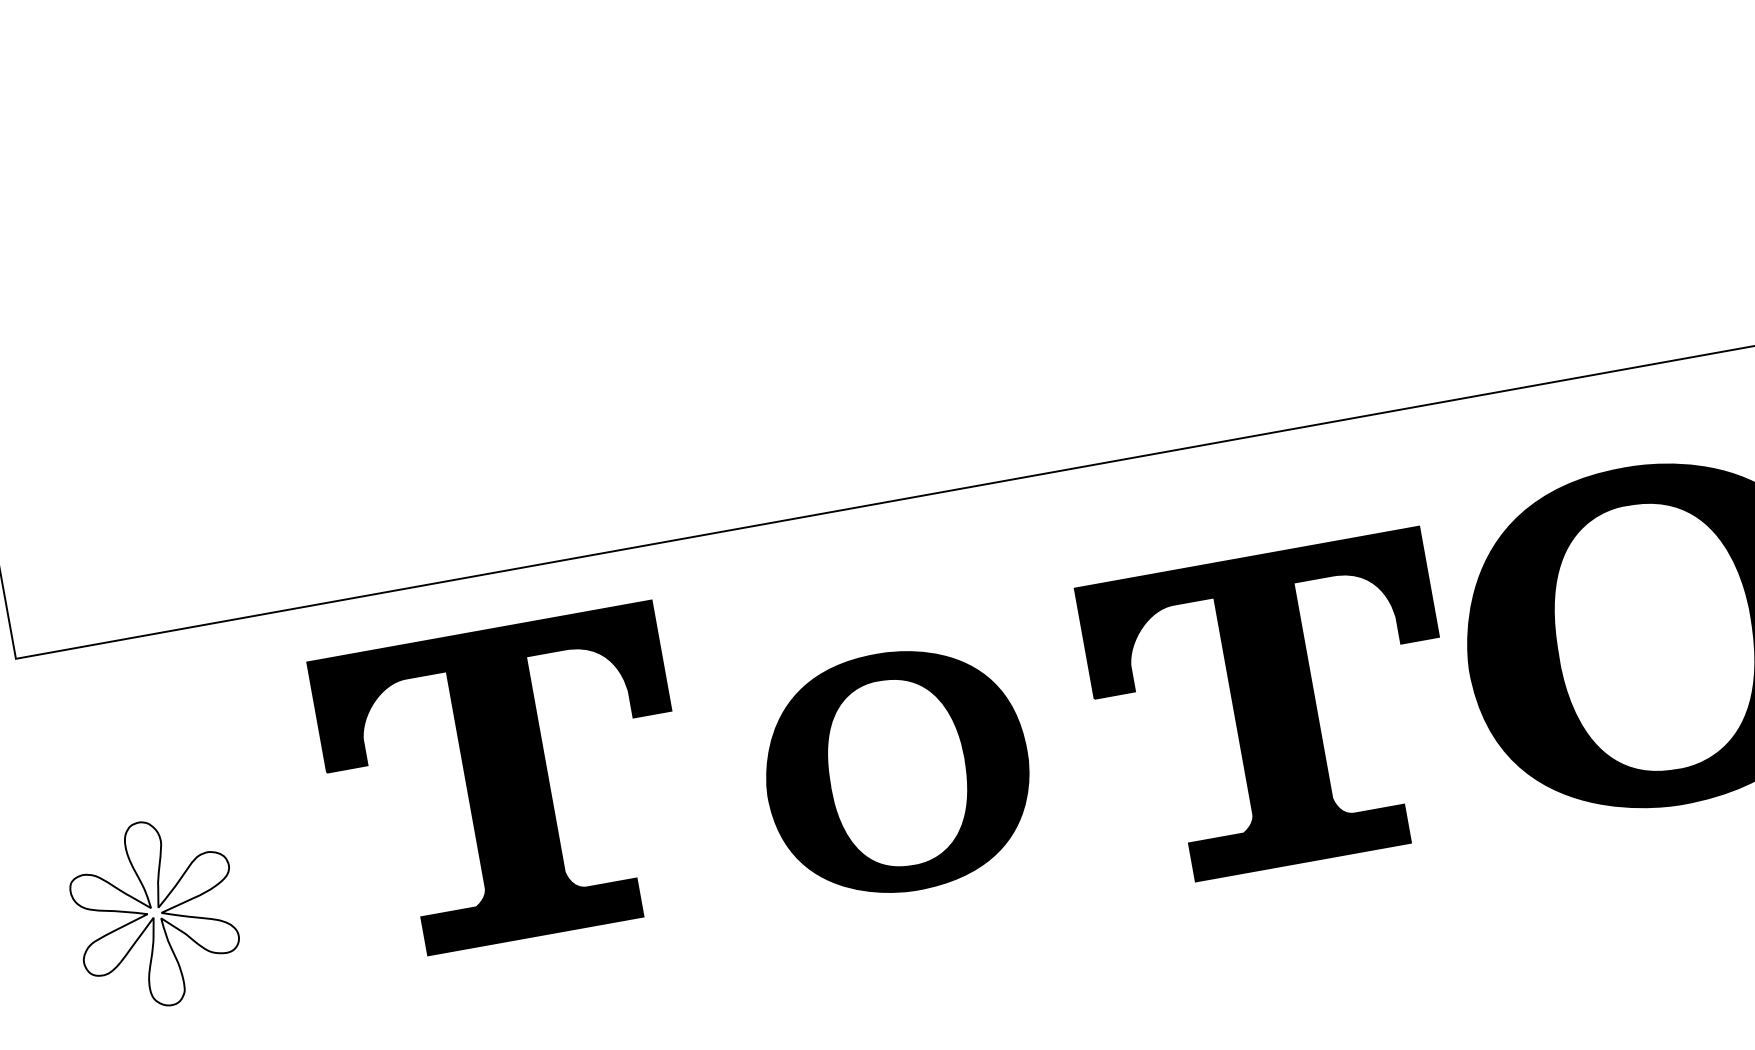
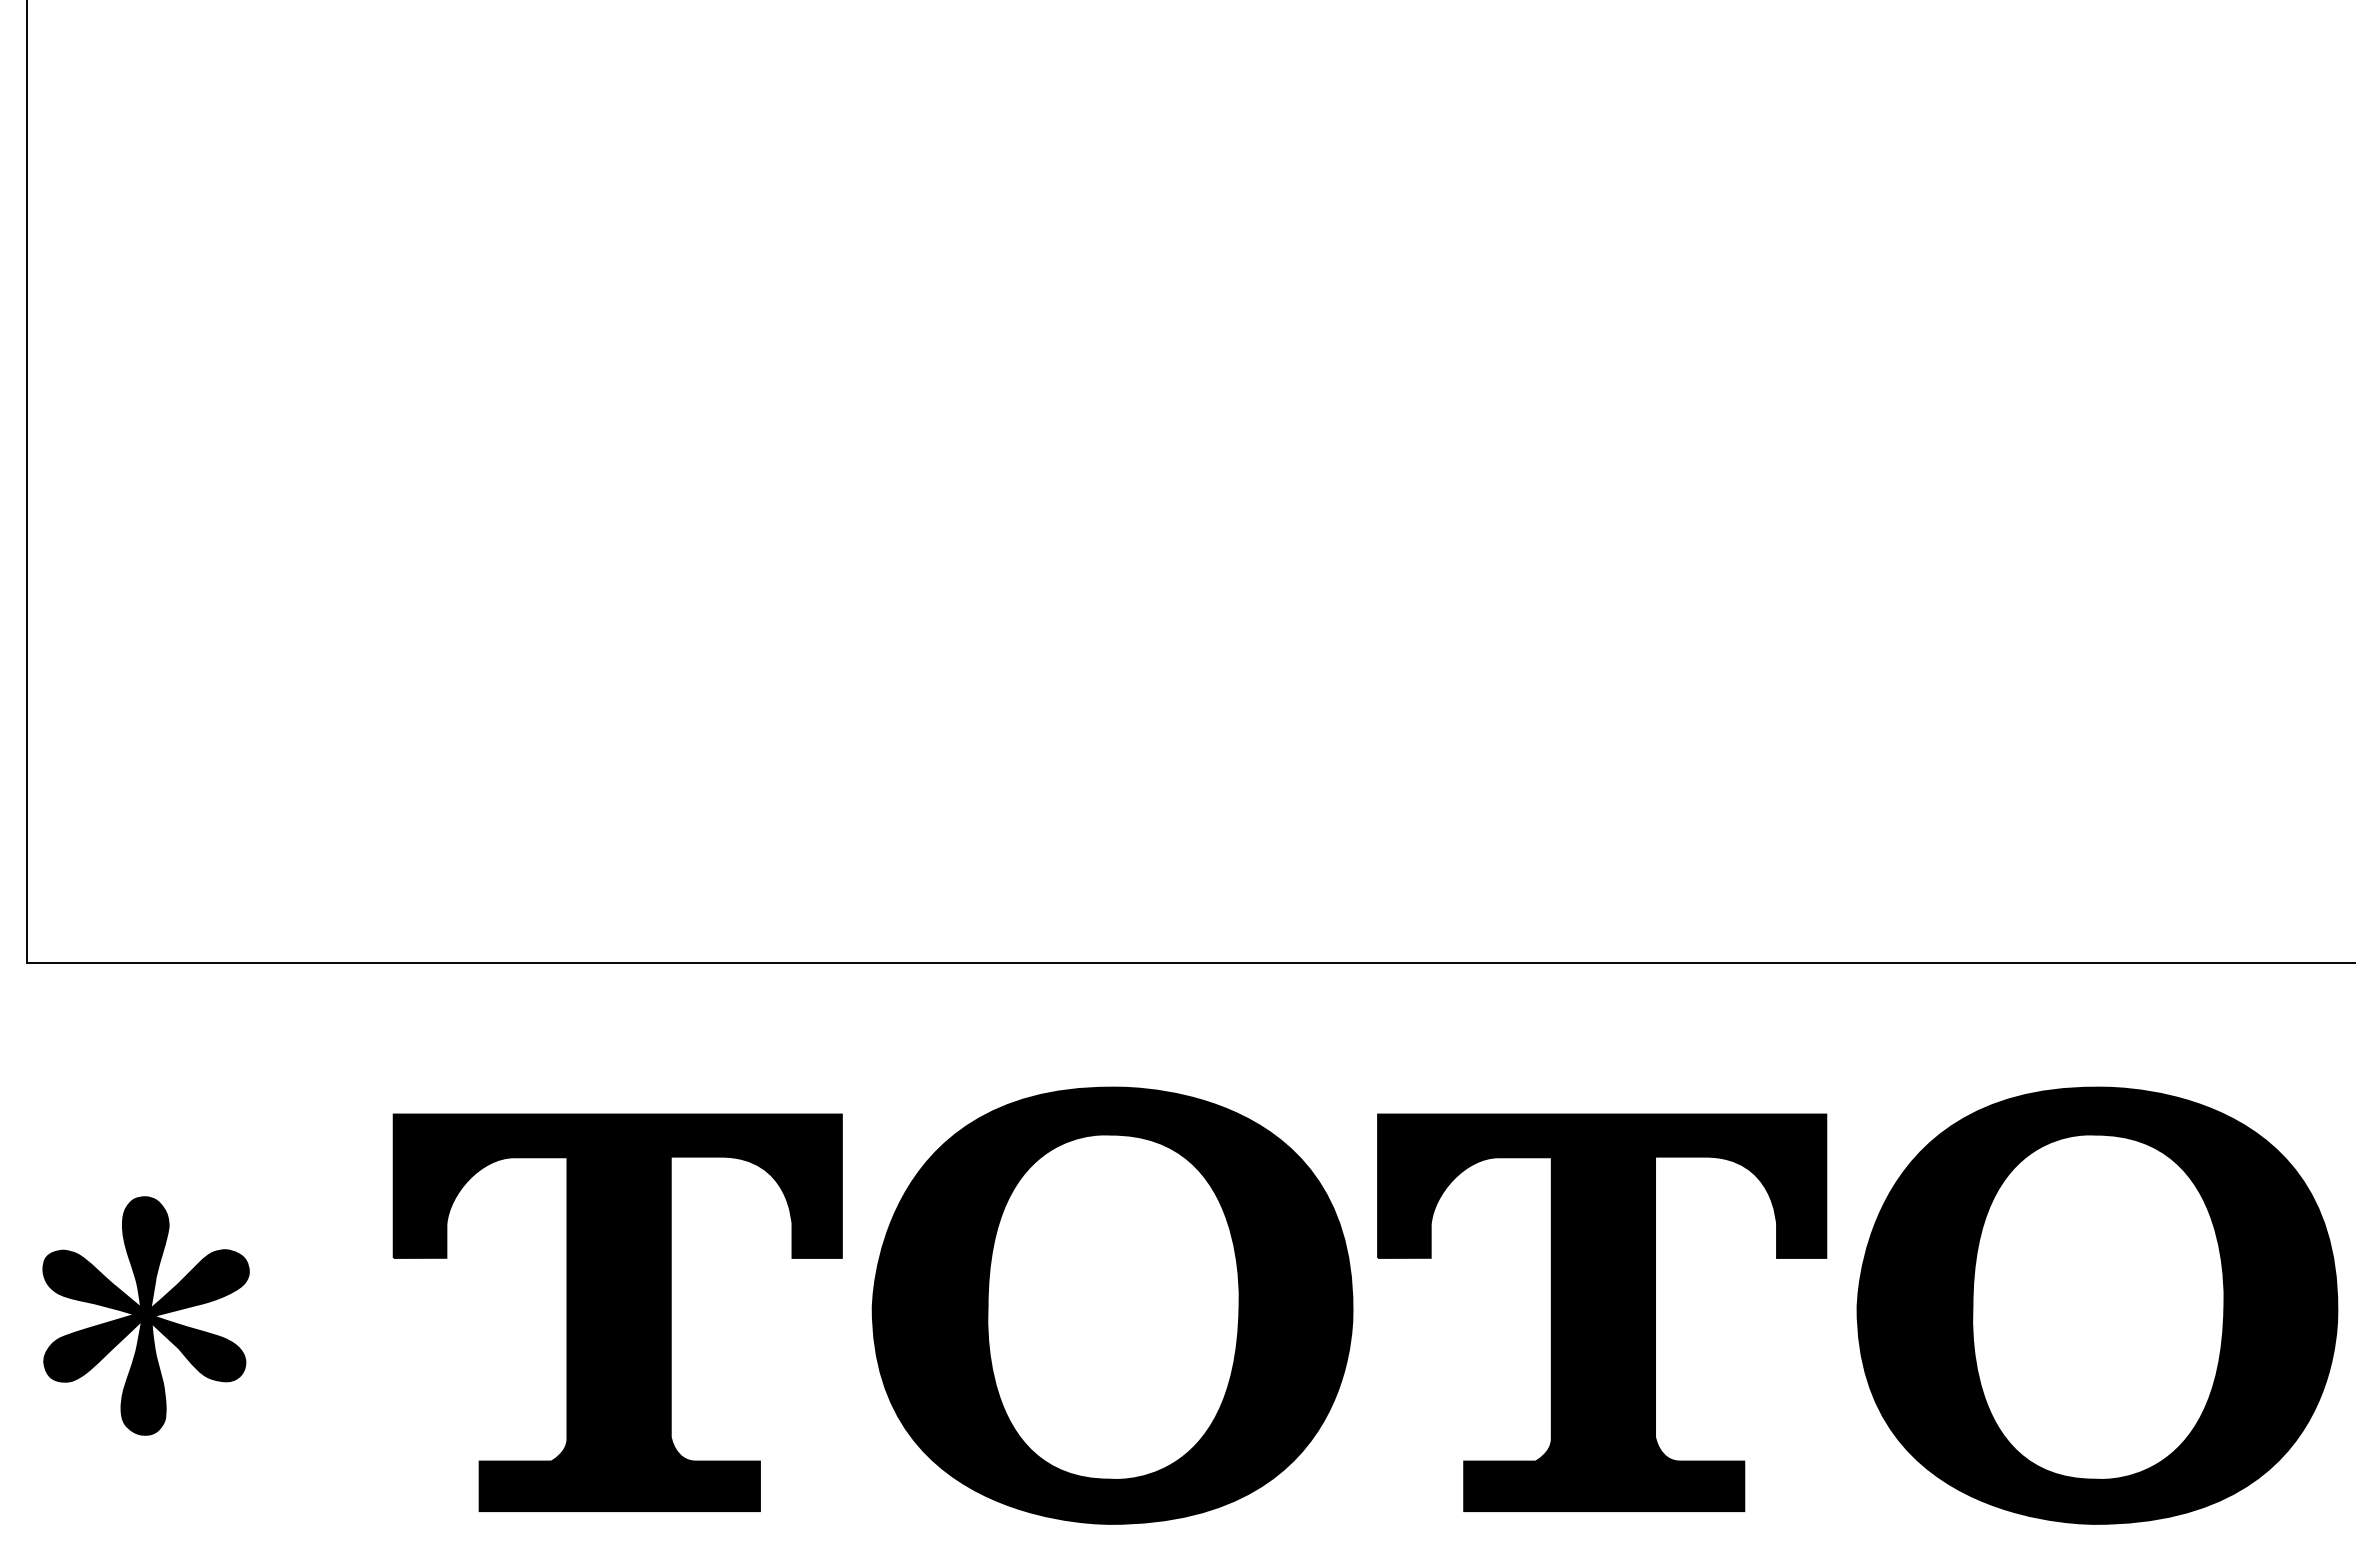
part: (897, 772) -> (1112, 1305), size x1.43
part: (506, 783) -> (617, 1312), moved
fill: (155, 913) -> (145, 1315), added

